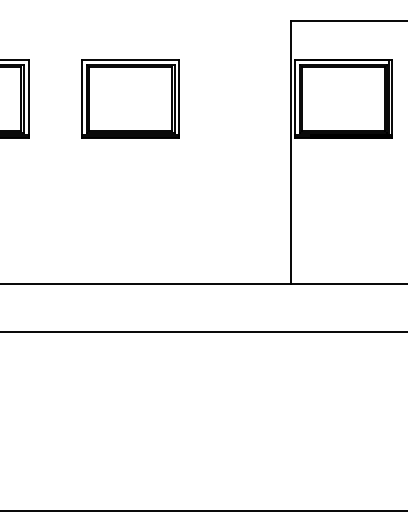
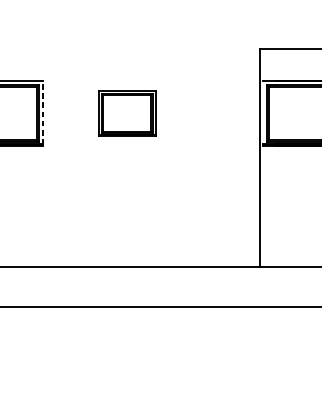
line: (28, 97) -> (42, 112), solid -> dashed
part: (130, 98) -> (127, 113), size x0.7
line: (295, 98) -> (263, 113), removed

